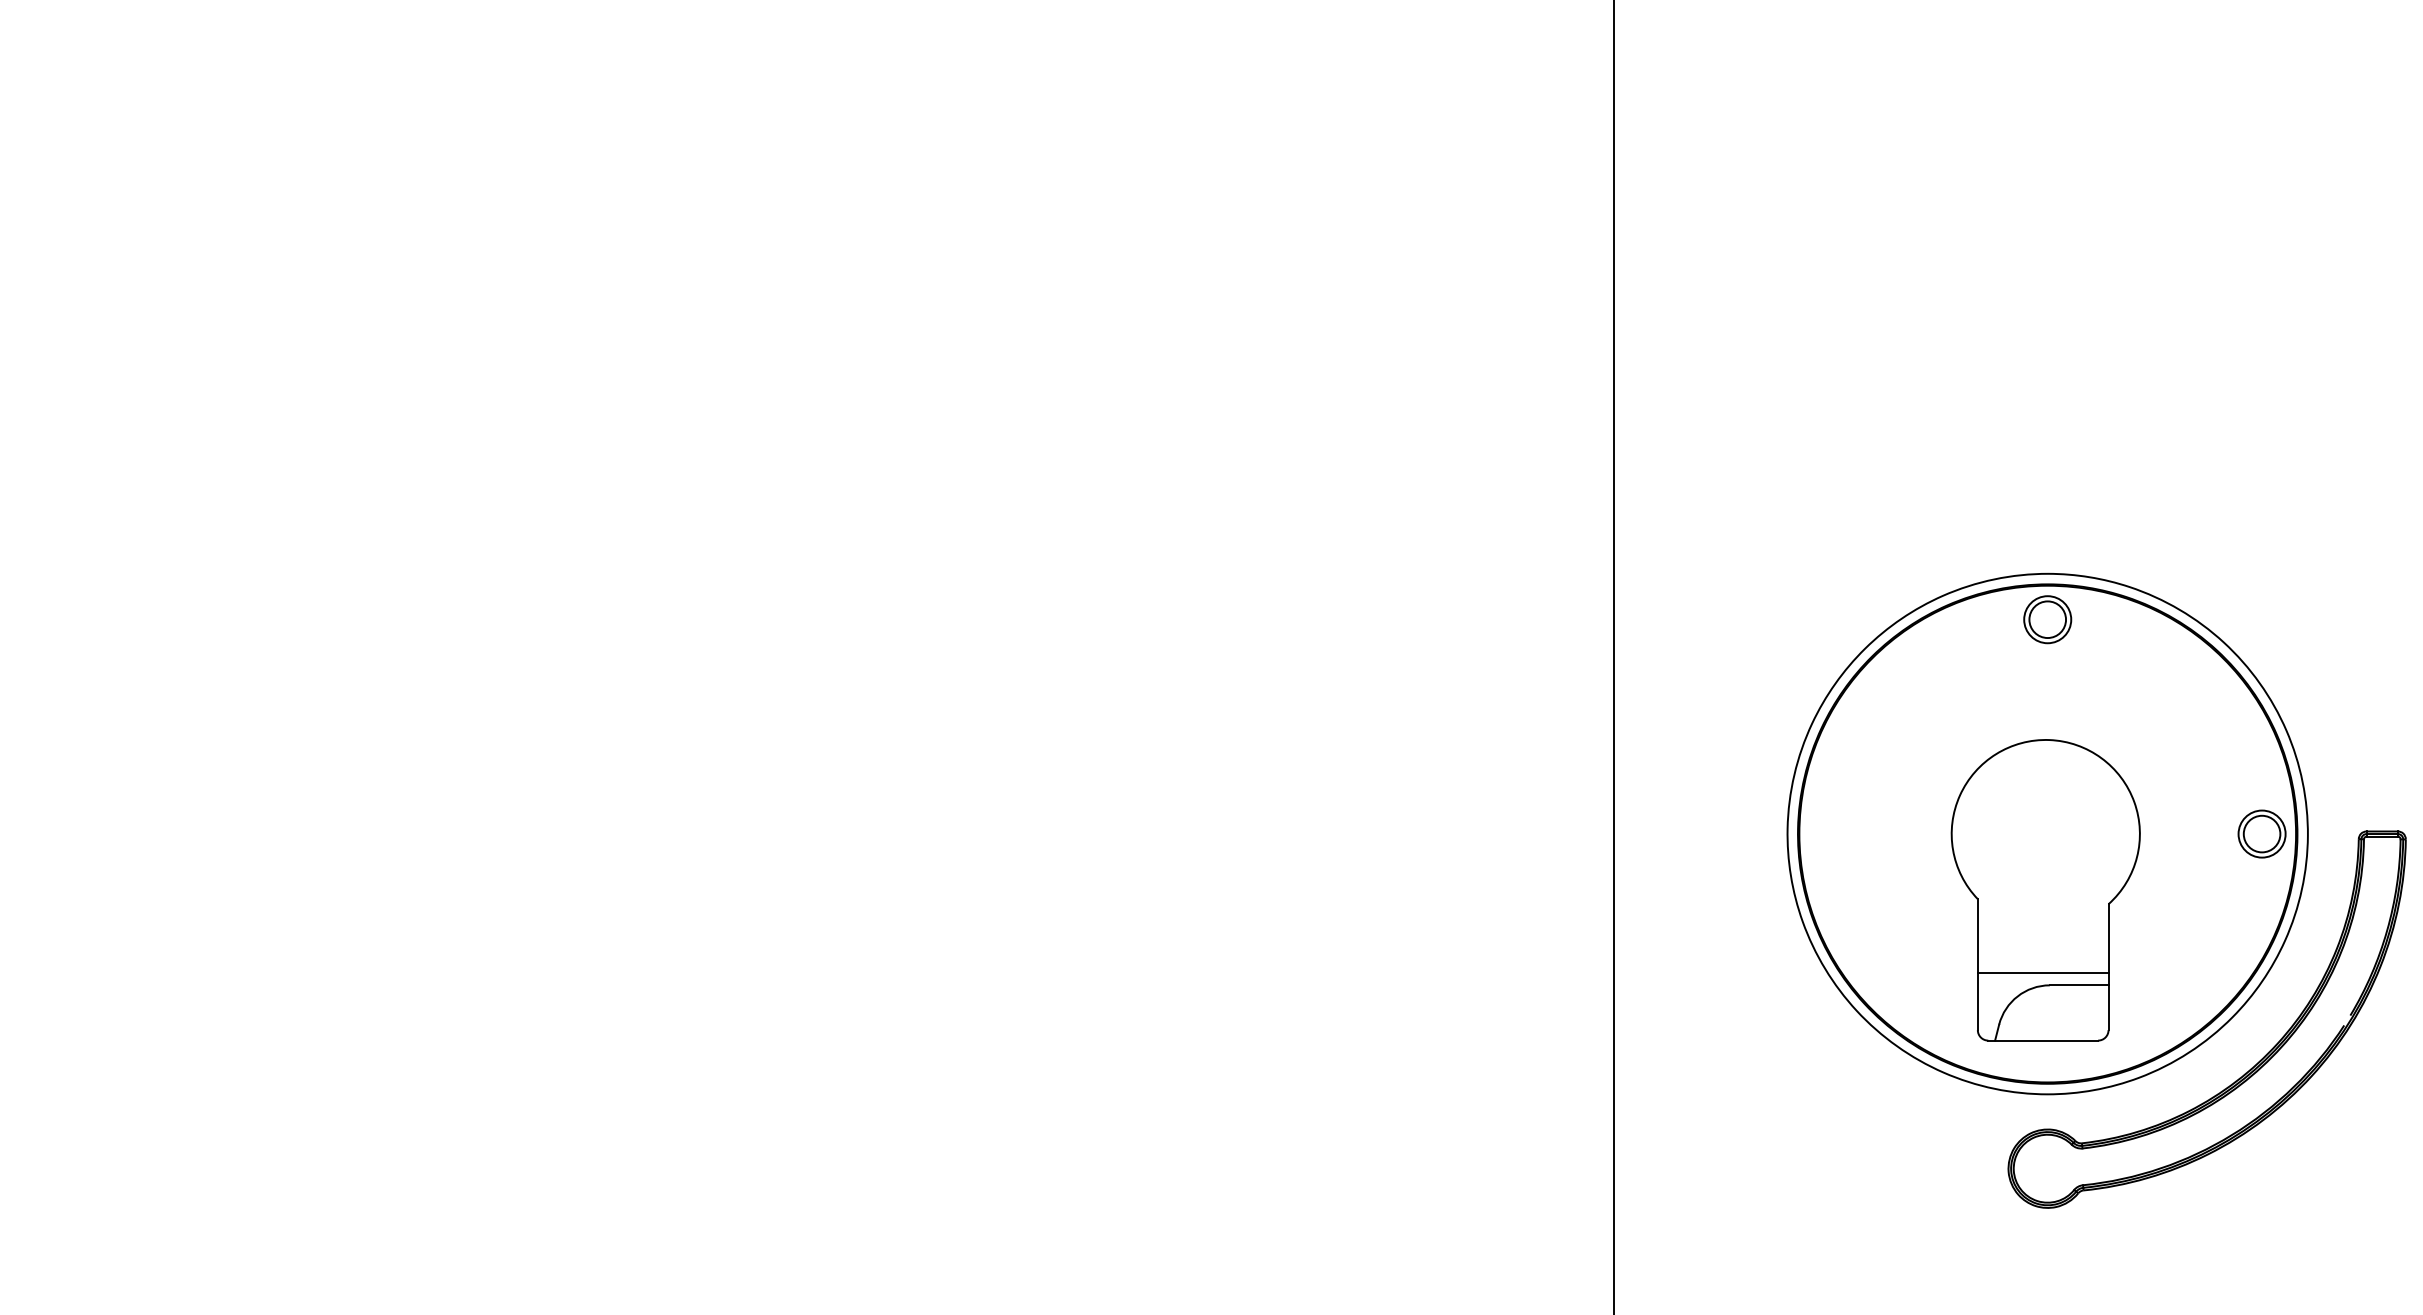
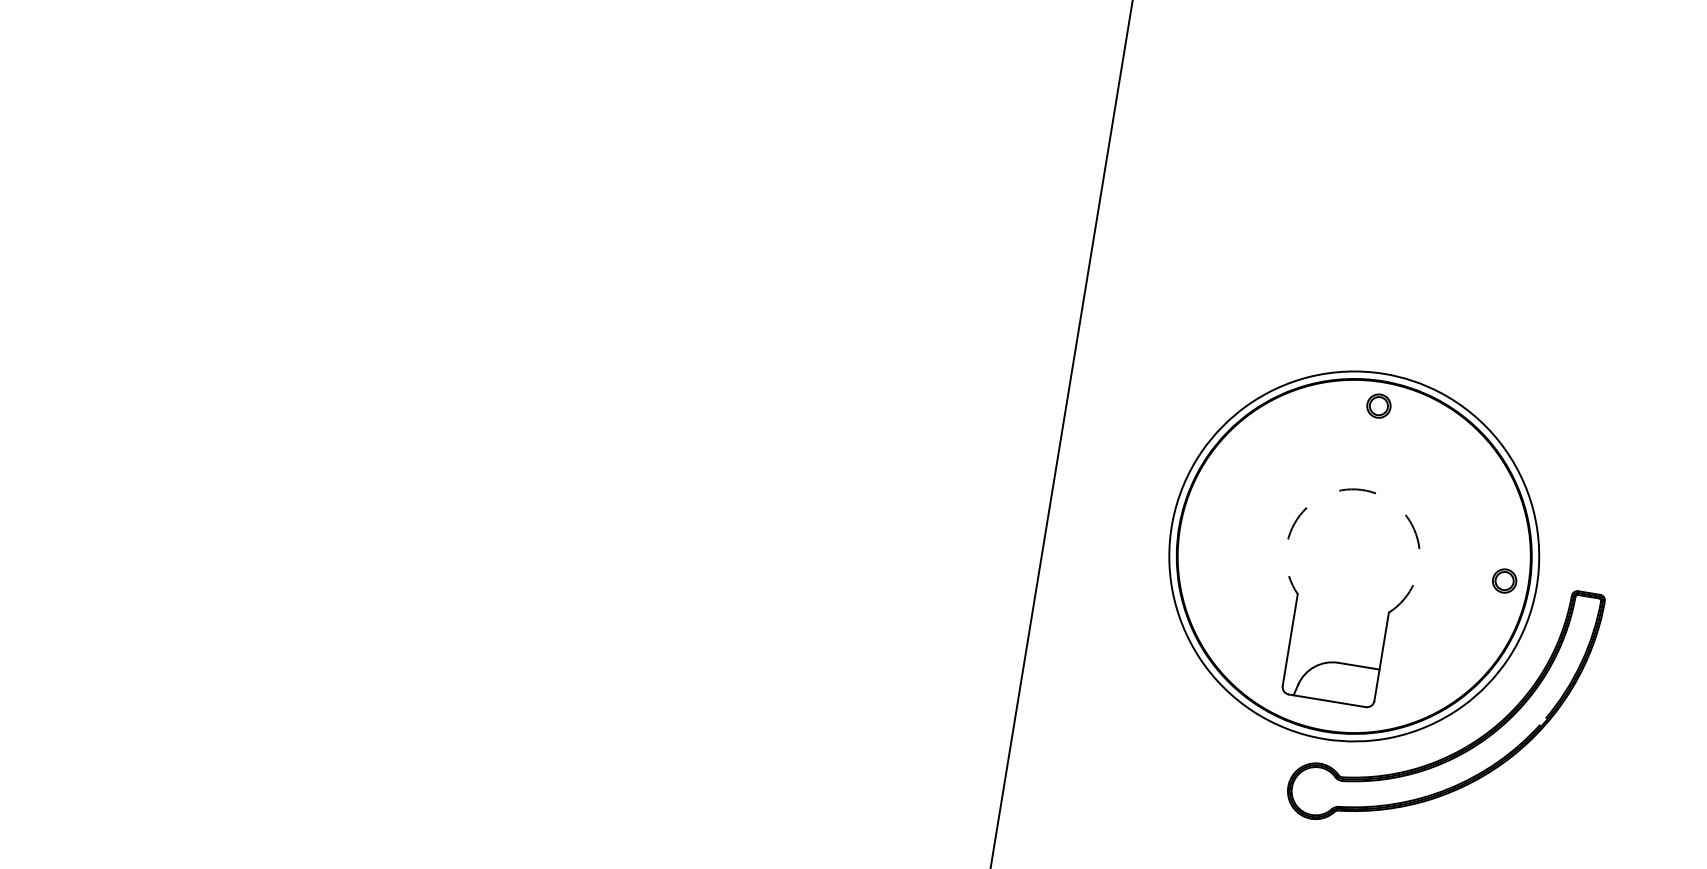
part: (2047, 619) -> (1378, 405), size x0.7
arc: (2049, 740) -> (1366, 491), solid -> dashed
part: (2261, 833) -> (1504, 580), size x0.7
line: (2042, 972) -> (1334, 652), removed

